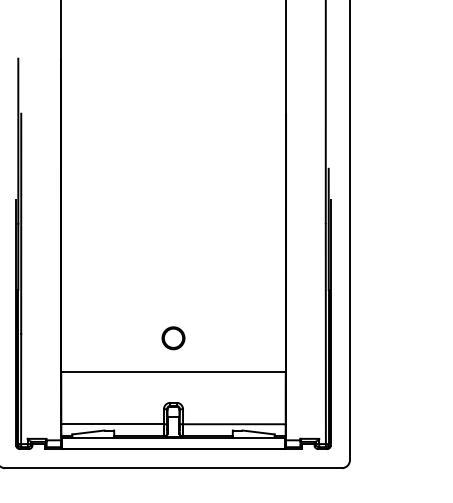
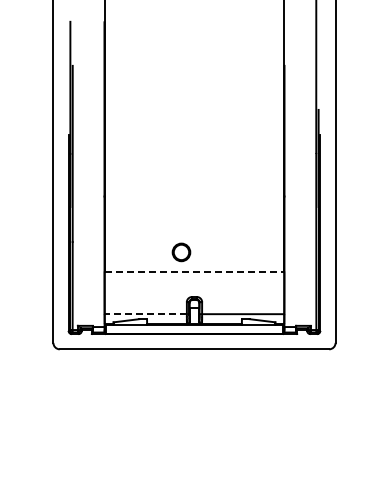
part: (173, 338) -> (181, 252), moved
line: (173, 372) -> (194, 272), solid -> dashed
line: (112, 424) -> (145, 314), solid -> dashed

